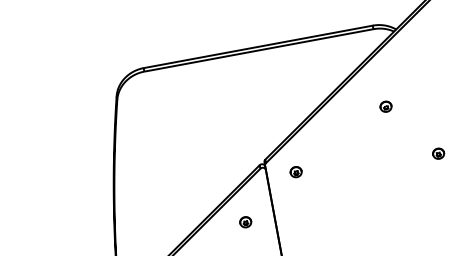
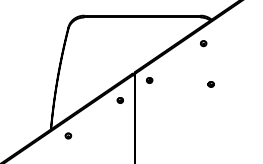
part: (385, 106) -> (203, 43), moved
part: (437, 154) -> (210, 84), moved

